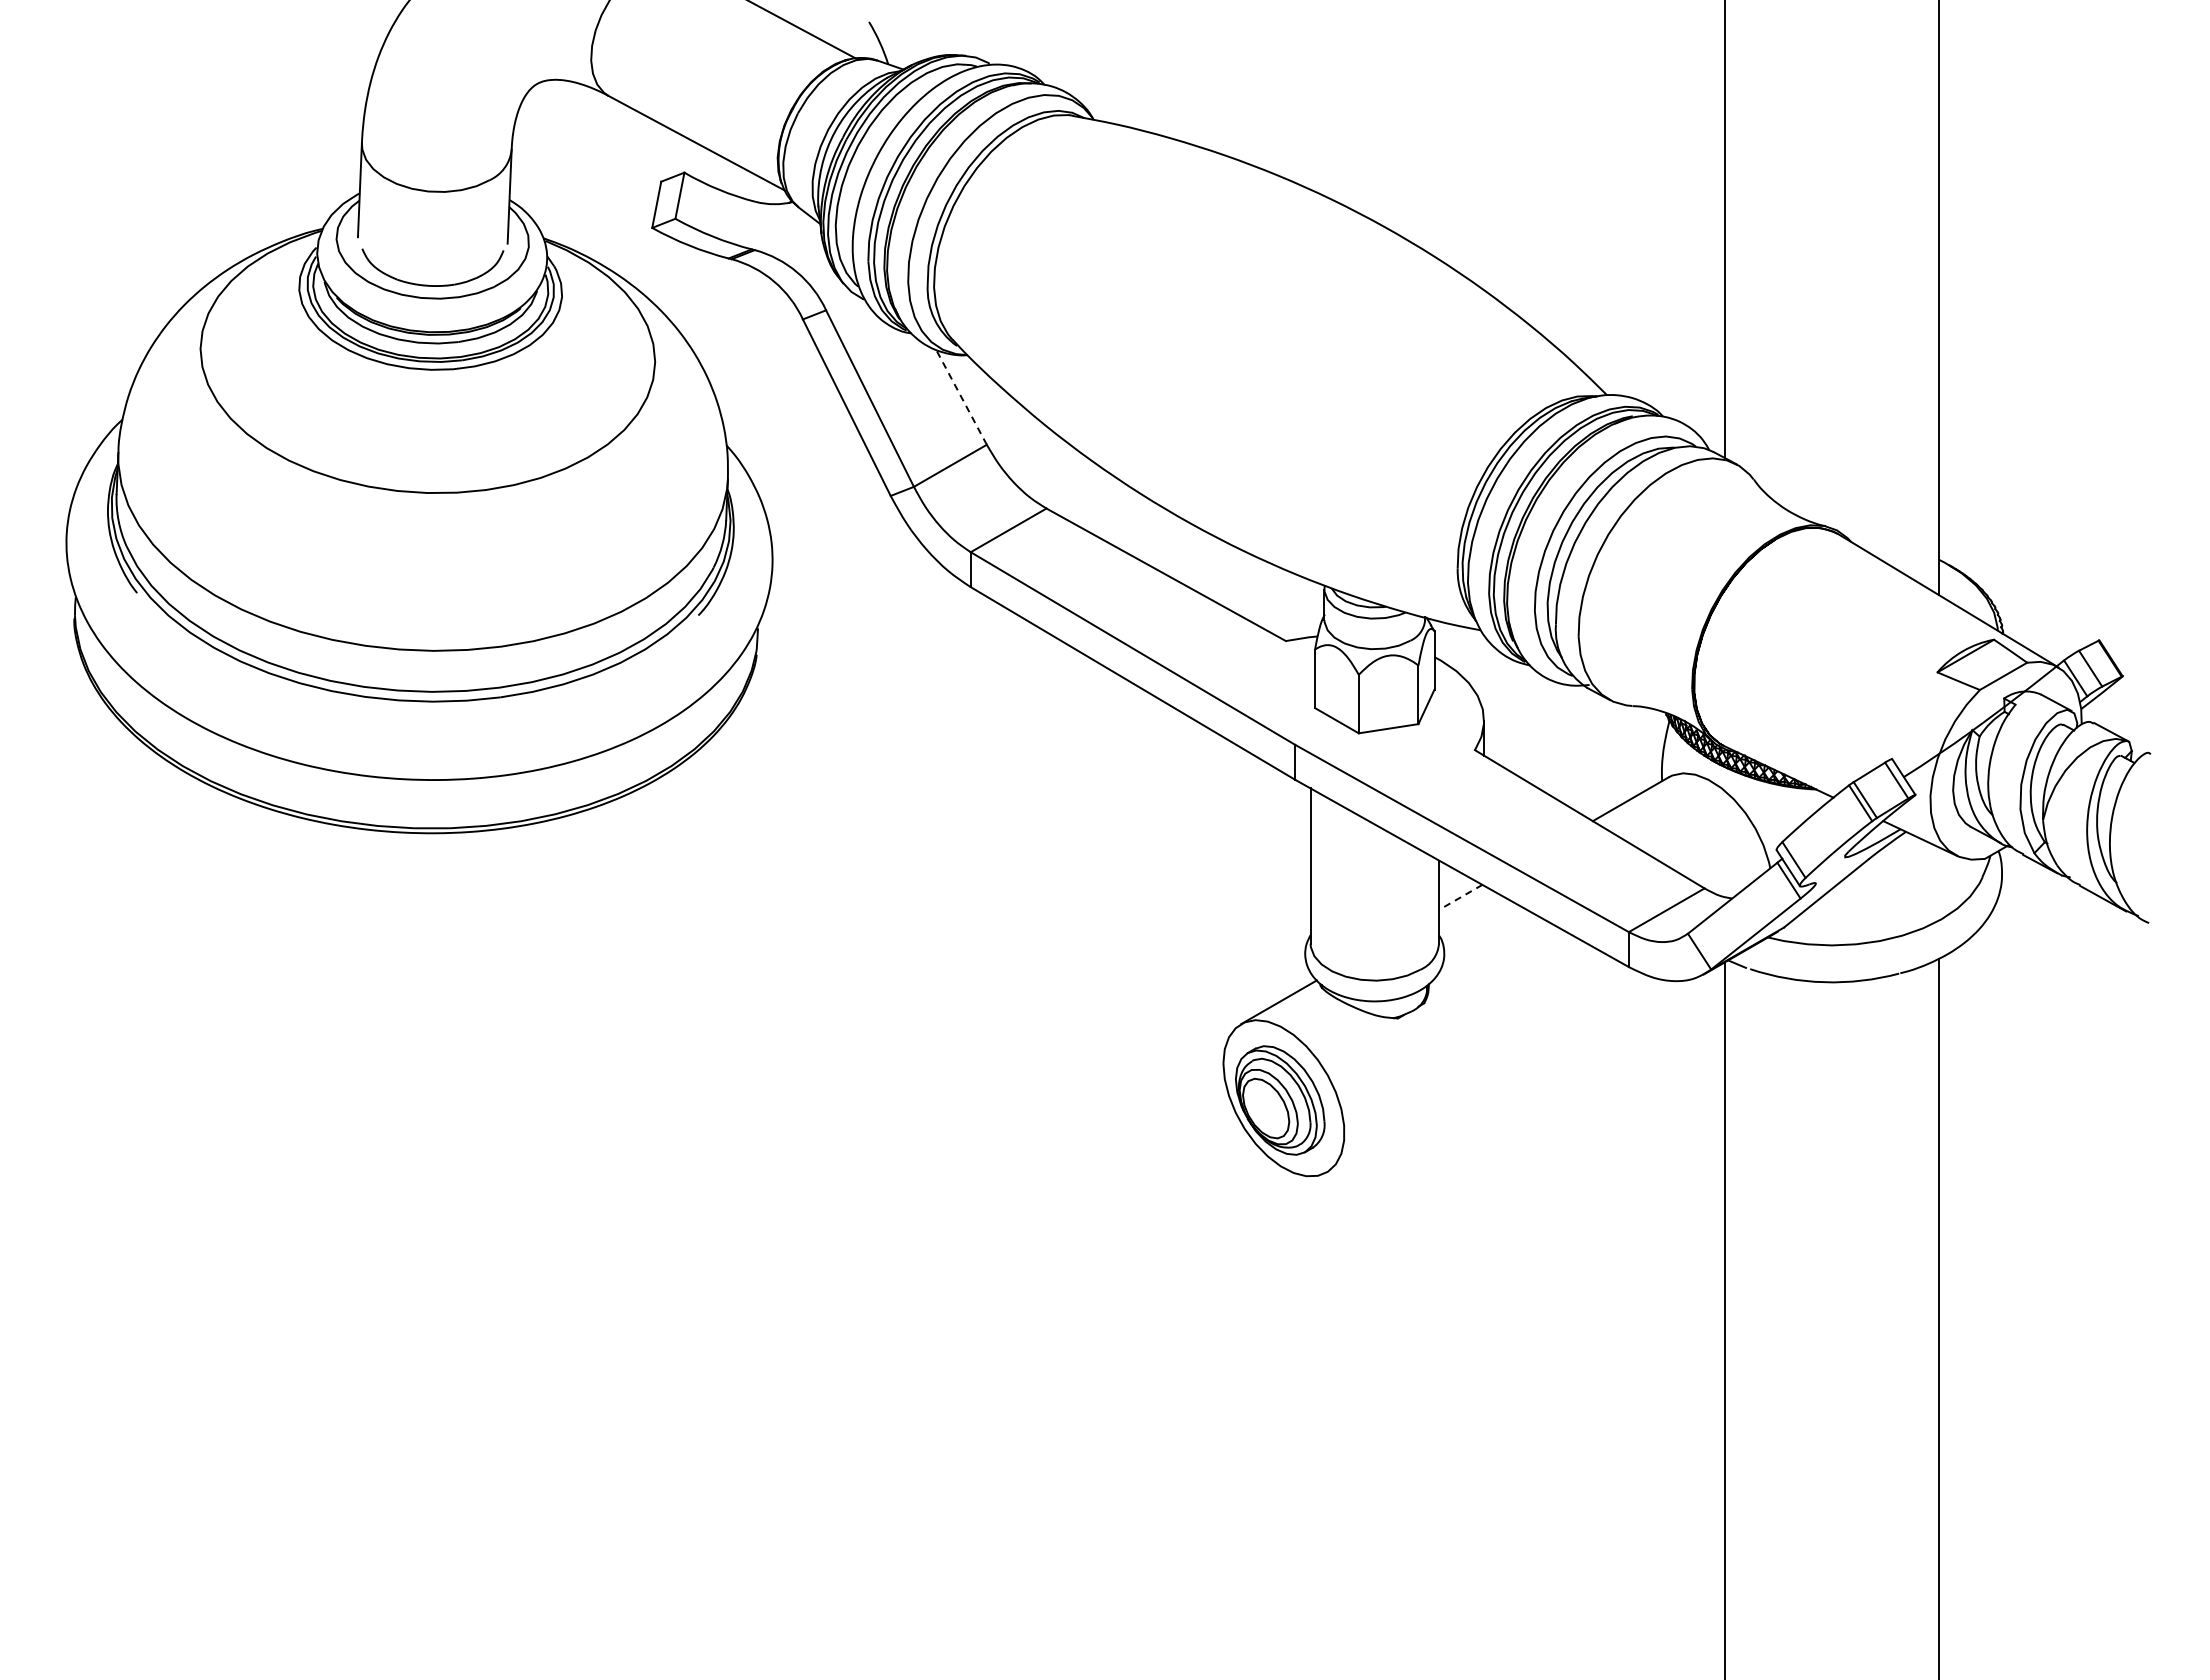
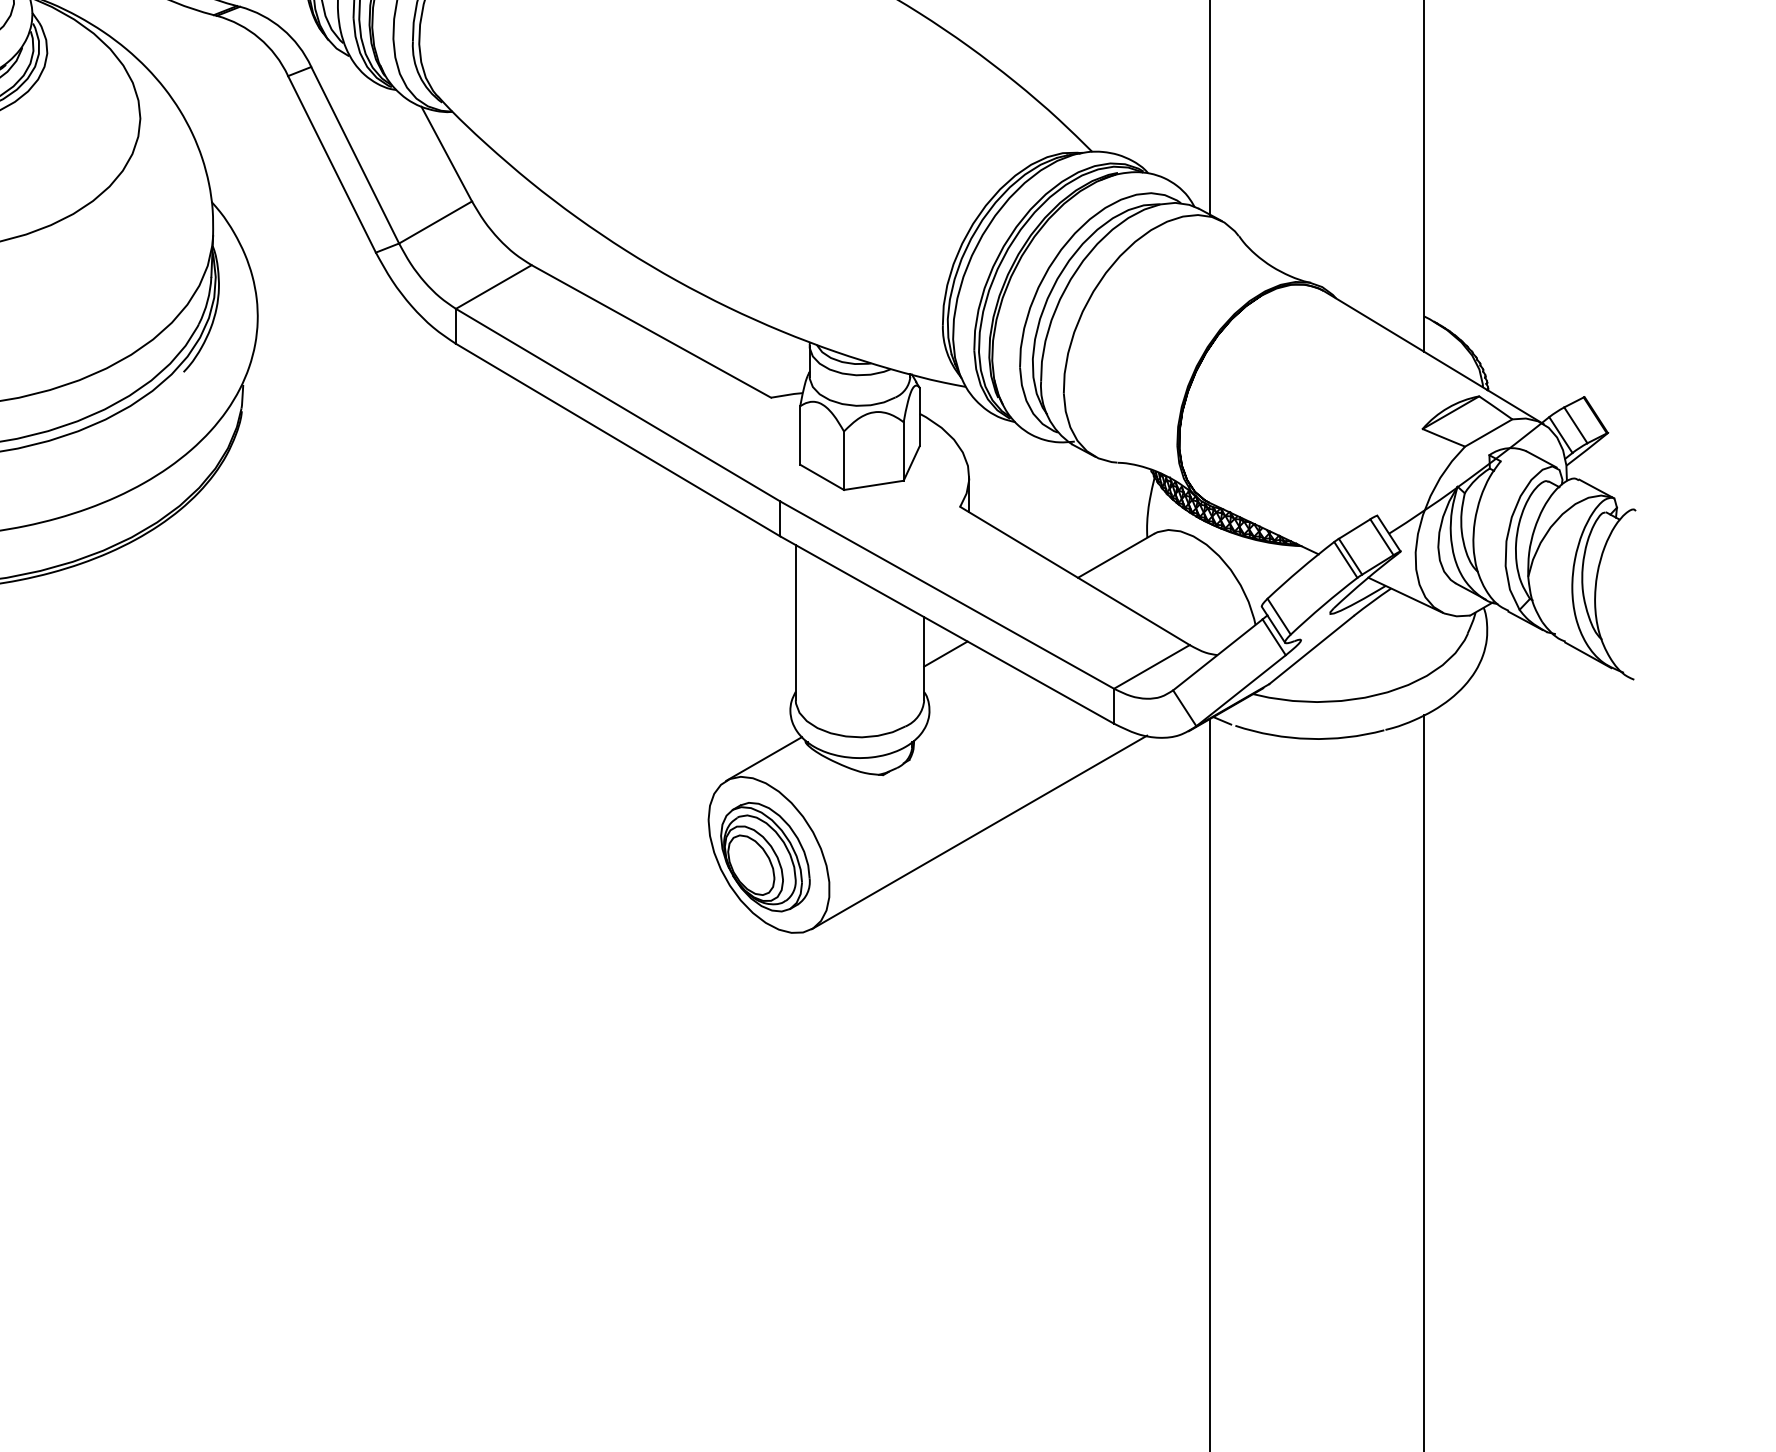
line: (961, 397) -> (446, 154), dashed -> solid
line: (1460, 897) -> (945, 654), dashed -> solid
line: (1493, 1075) -> (978, 832), added

